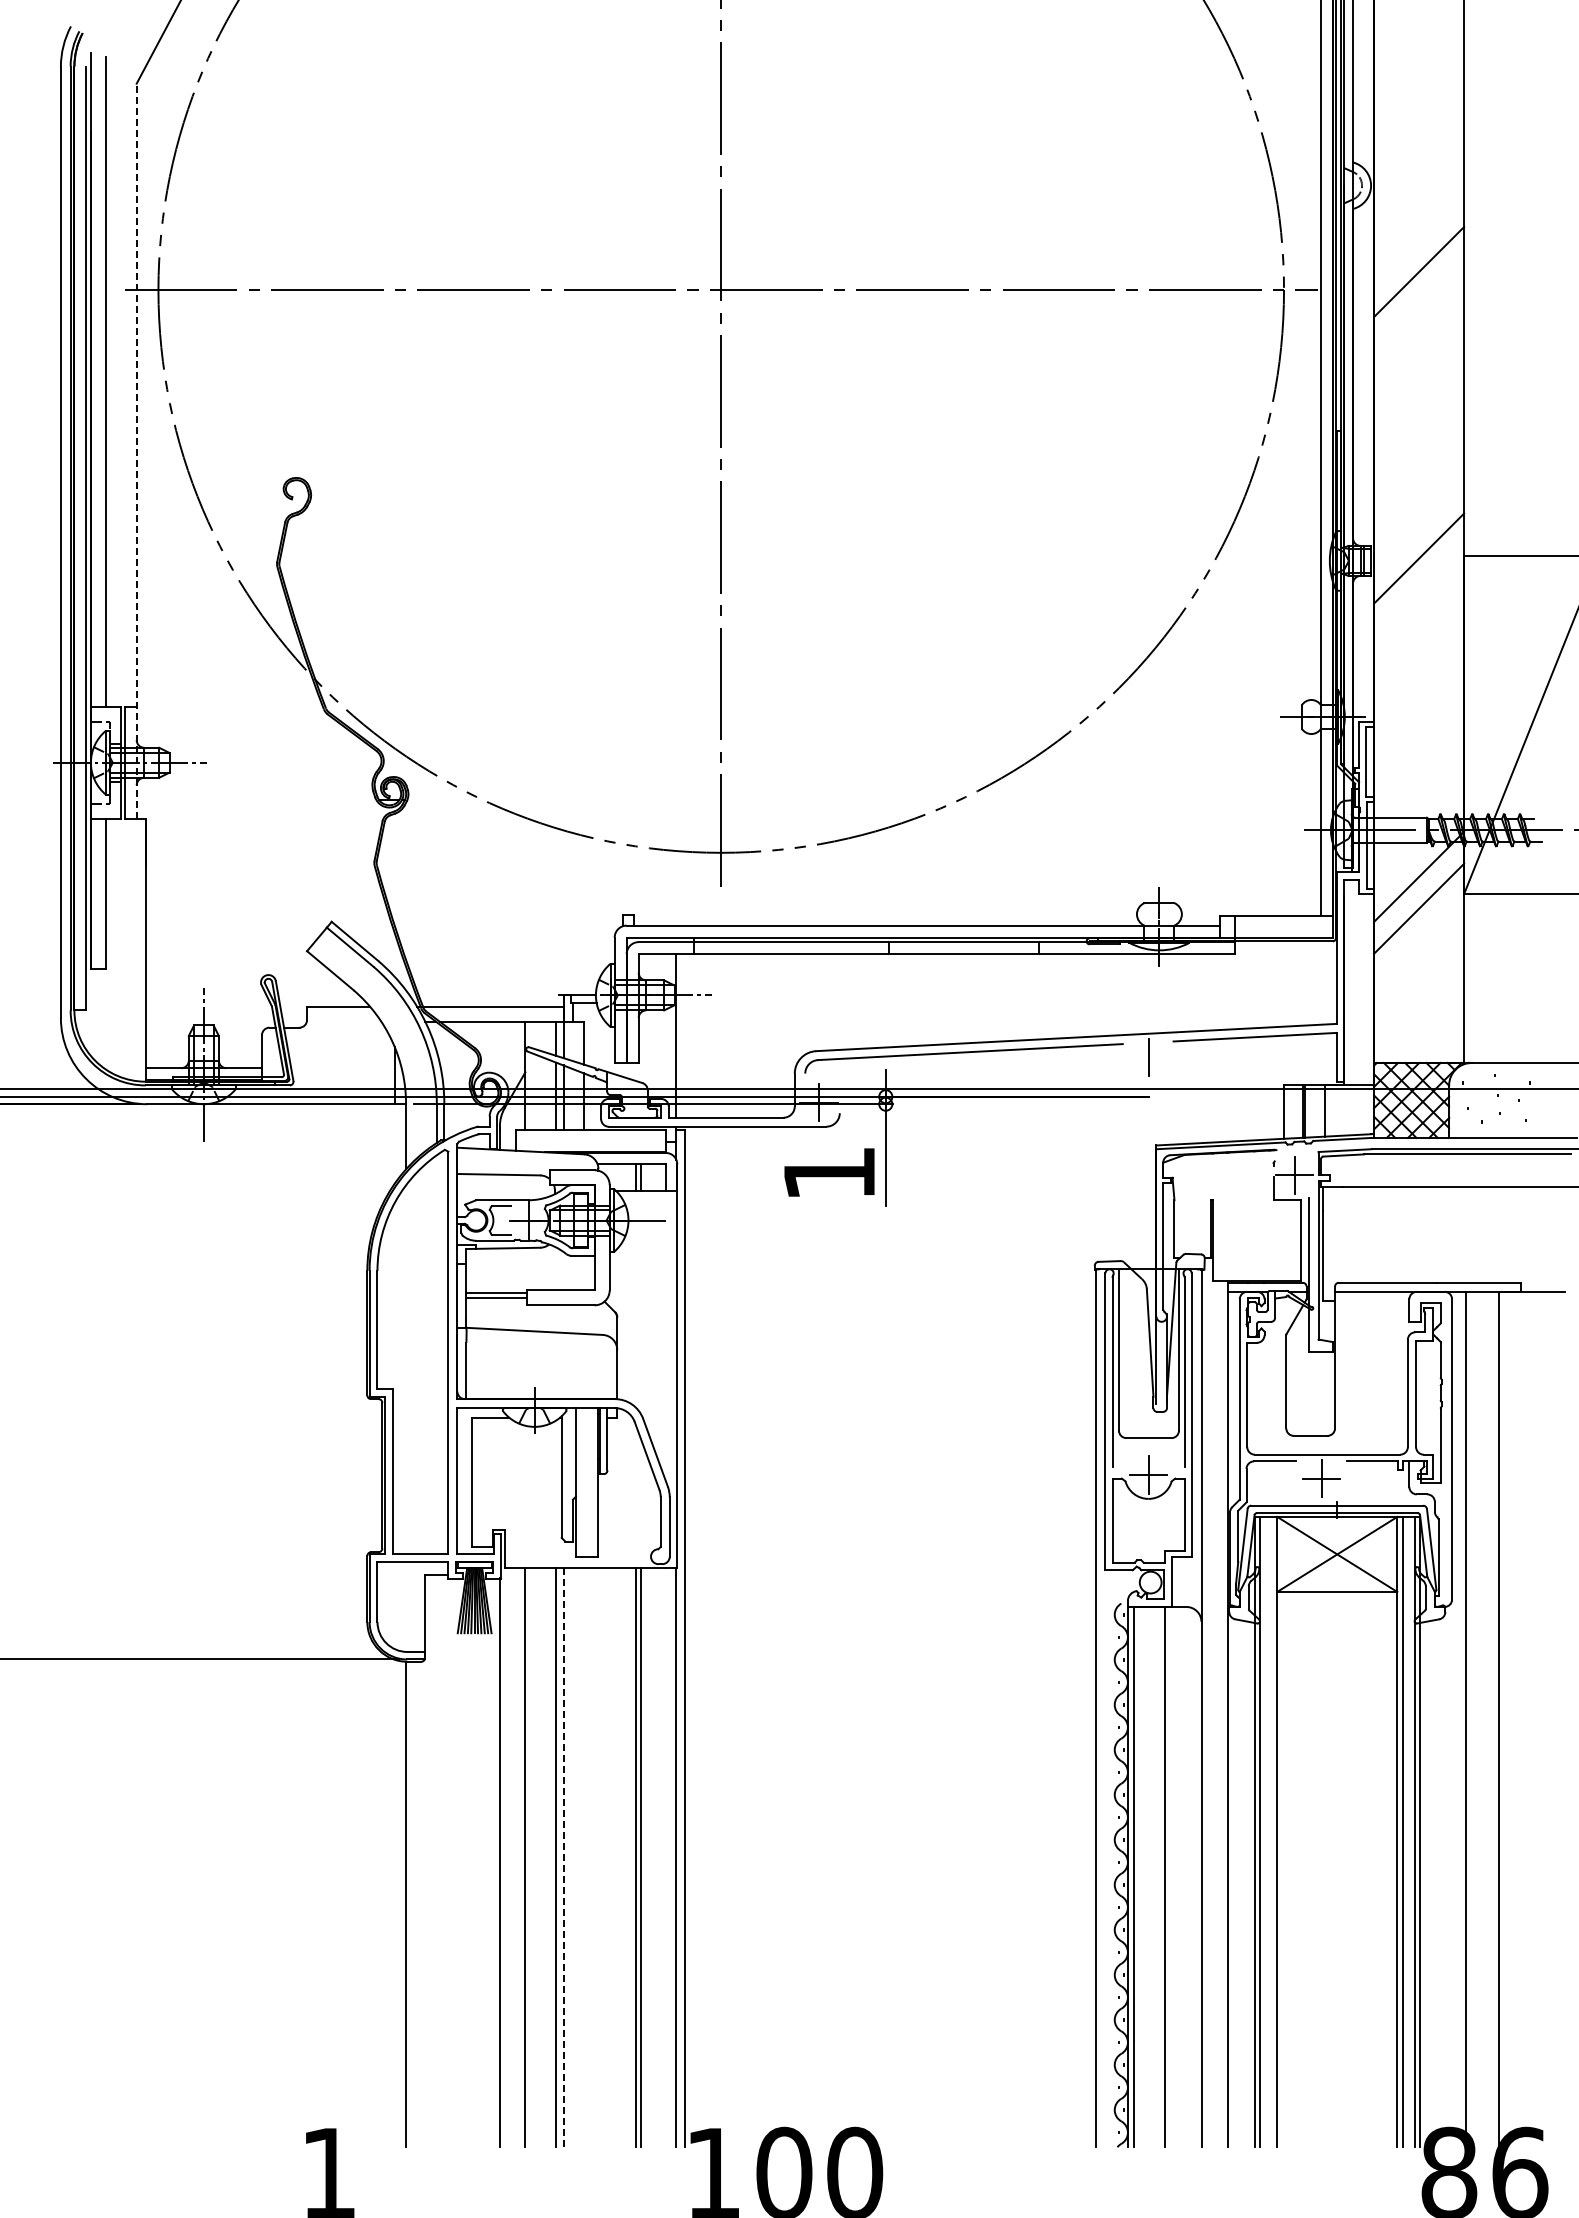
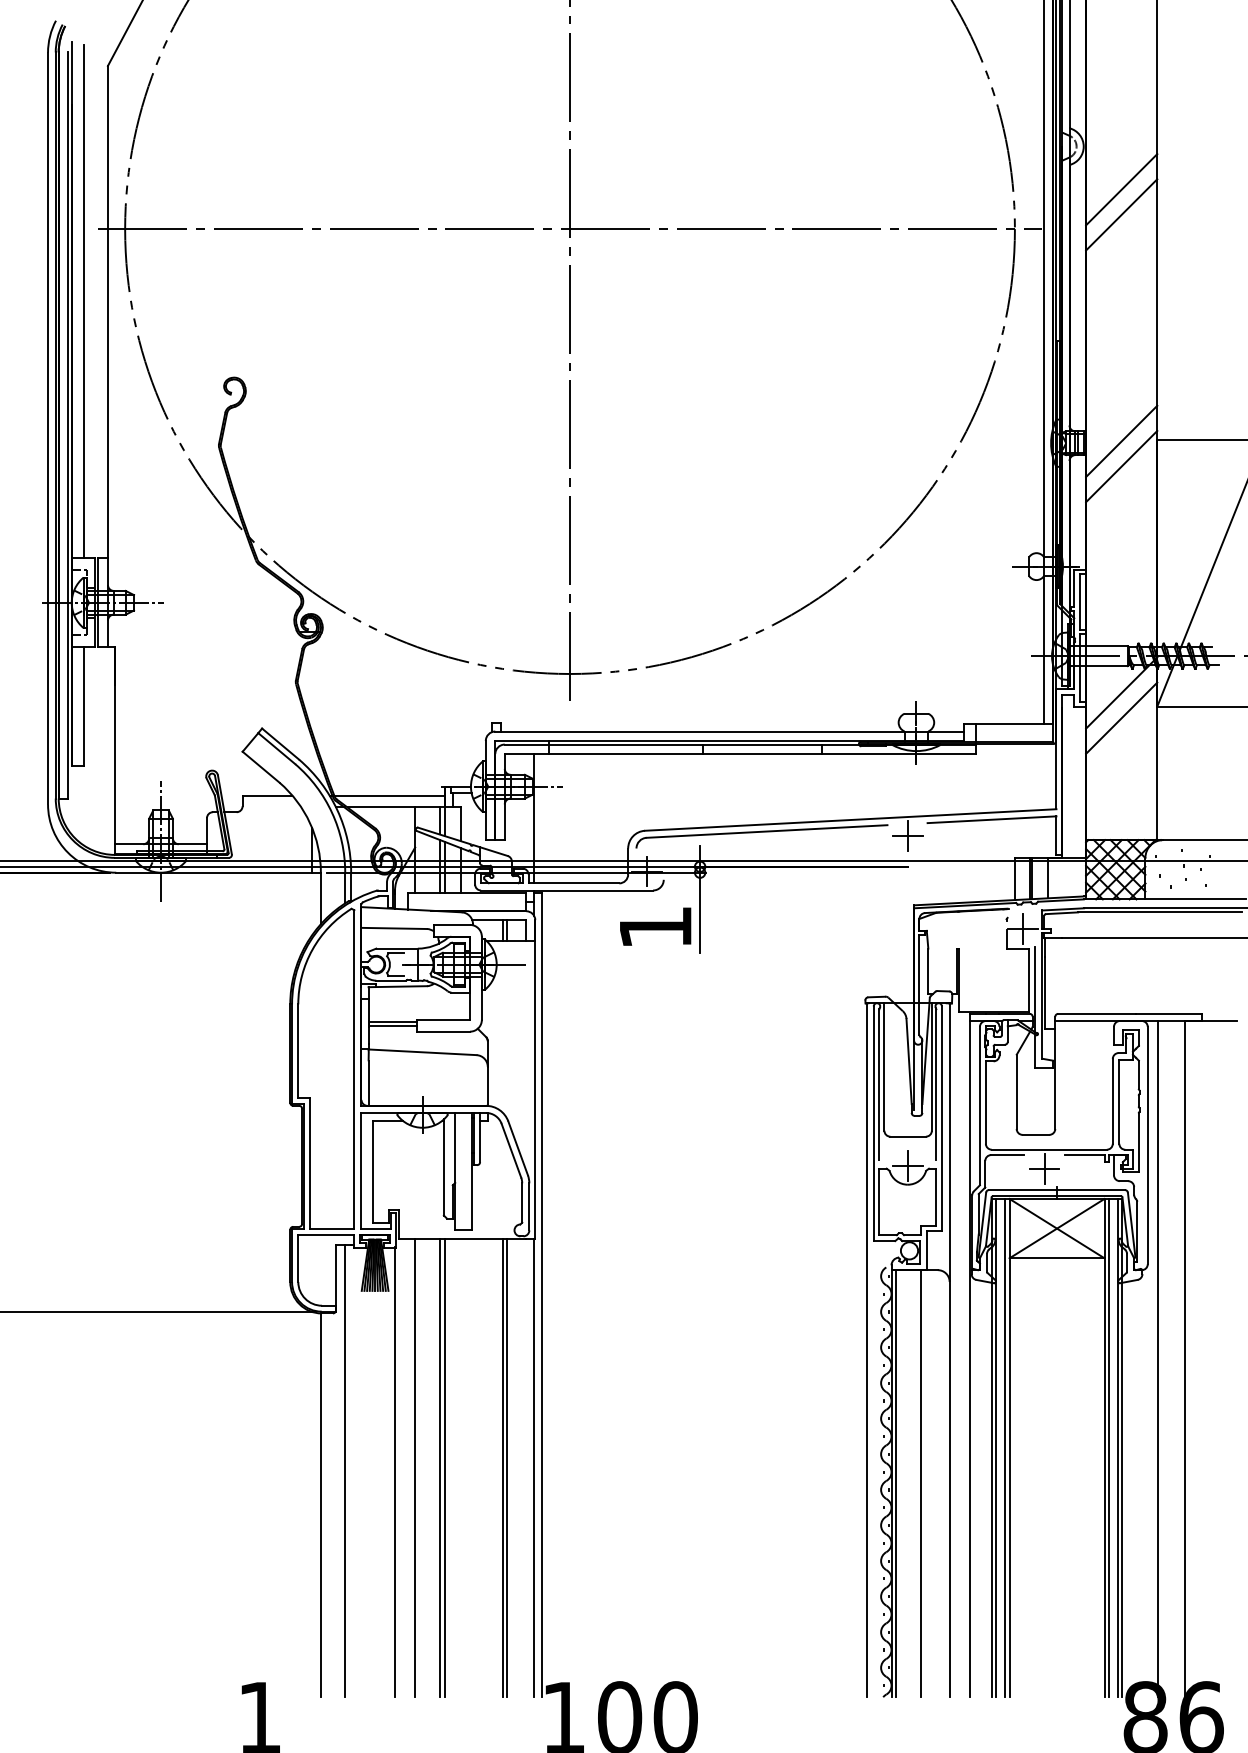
line: (1419, 240) -> (1122, 189), added
line: (136, 451) -> (107, 356), dashed -> solid
line: (1419, 590) -> (1122, 466), added
line: (1148, 1057) -> (907, 835), added
line: (1272, 1831) -> (1005, 1447), added
line: (563, 1857) -> (445, 1468), dashed -> solid
line: (436, 1861) -> (344, 1471), added

